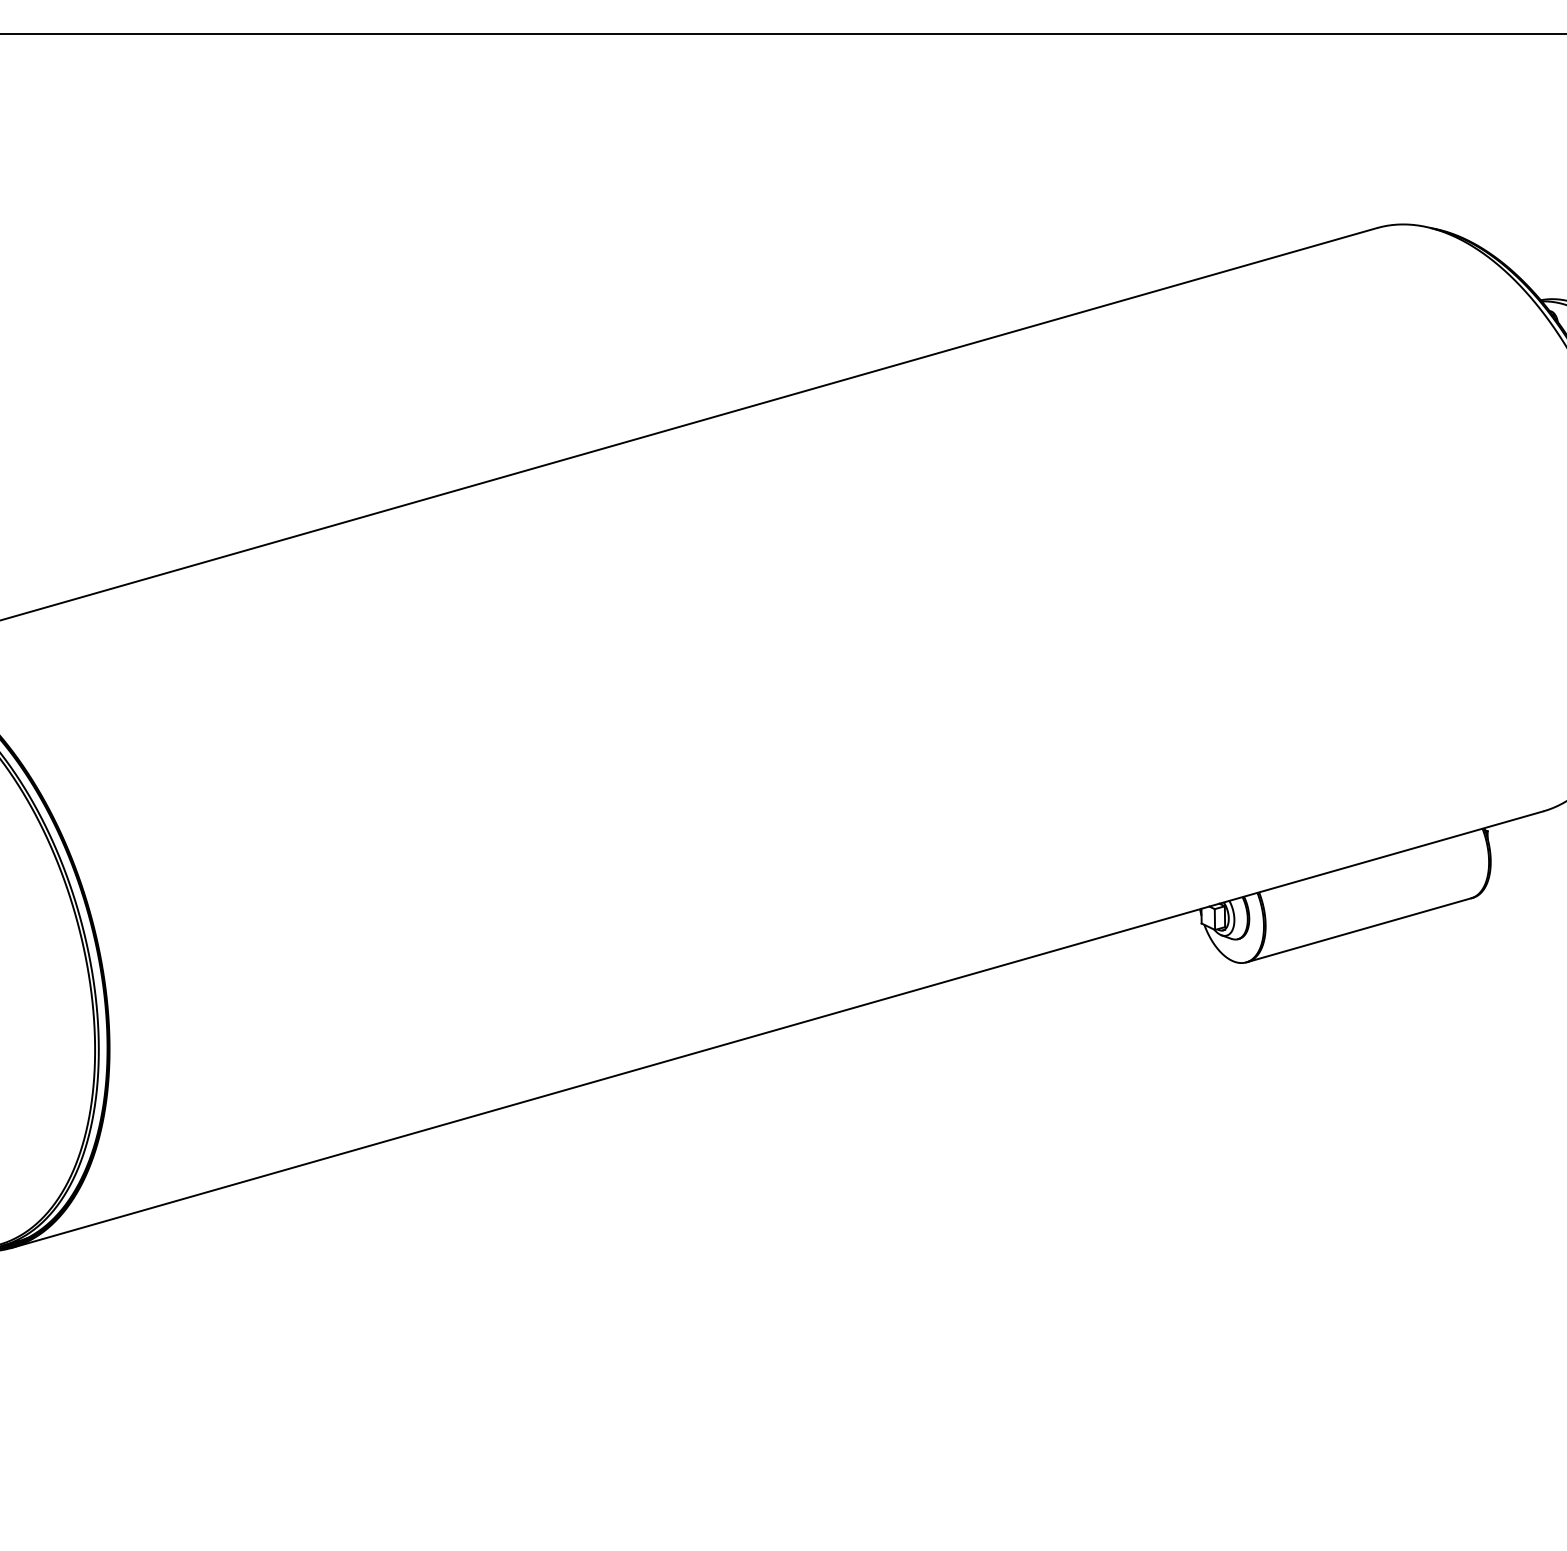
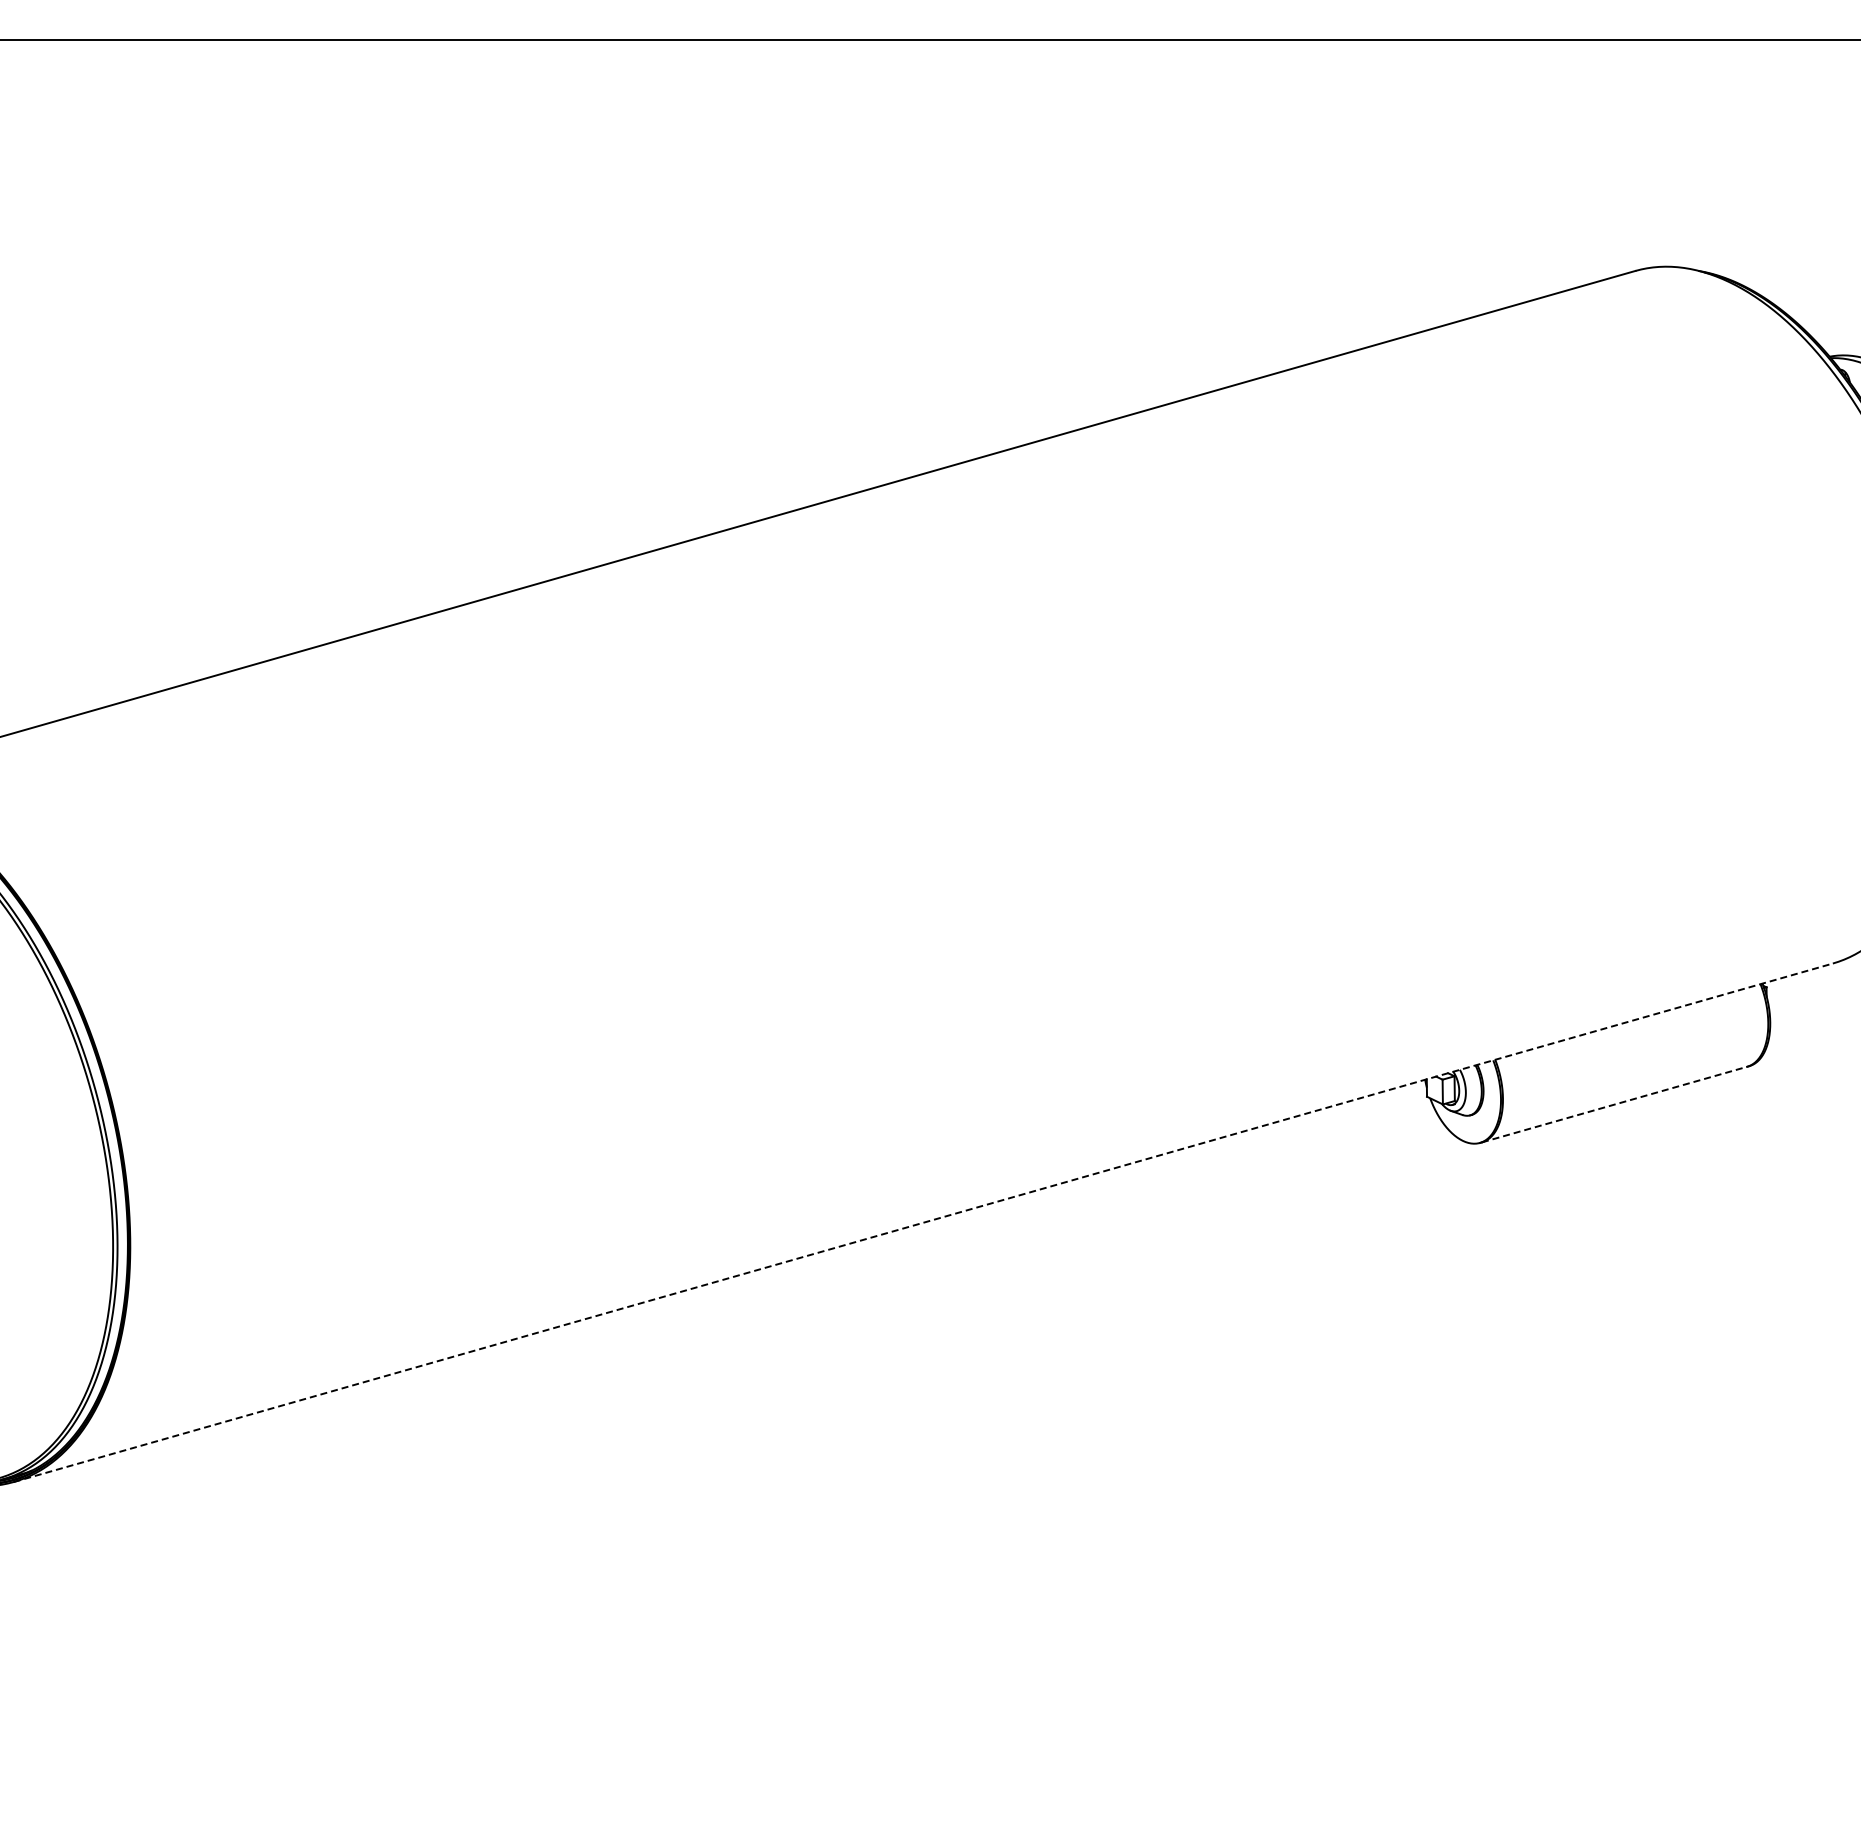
line: (1359, 930) -> (1614, 1104), solid -> dashed
line: (777, 1029) -> (923, 1222), solid -> dashed

